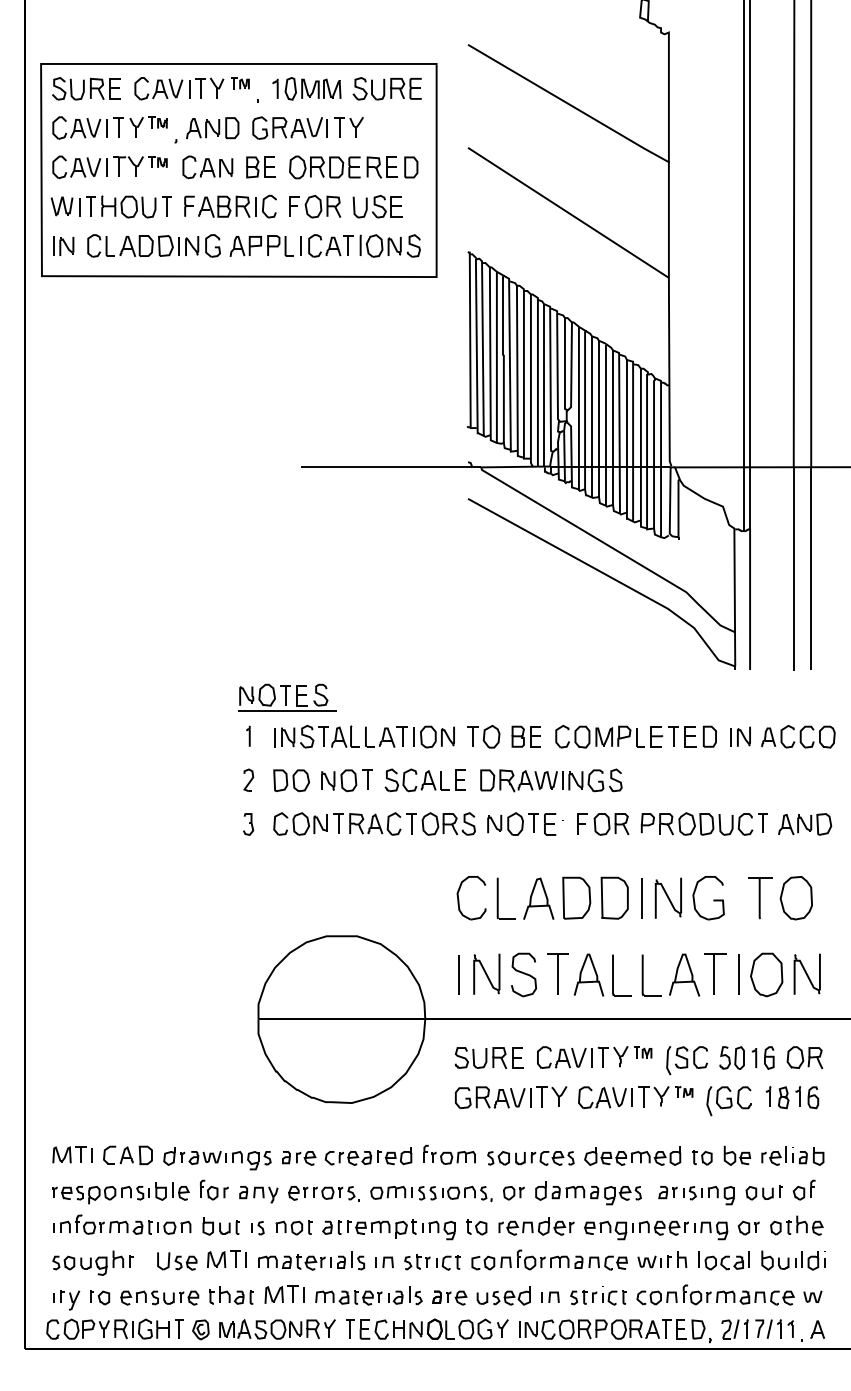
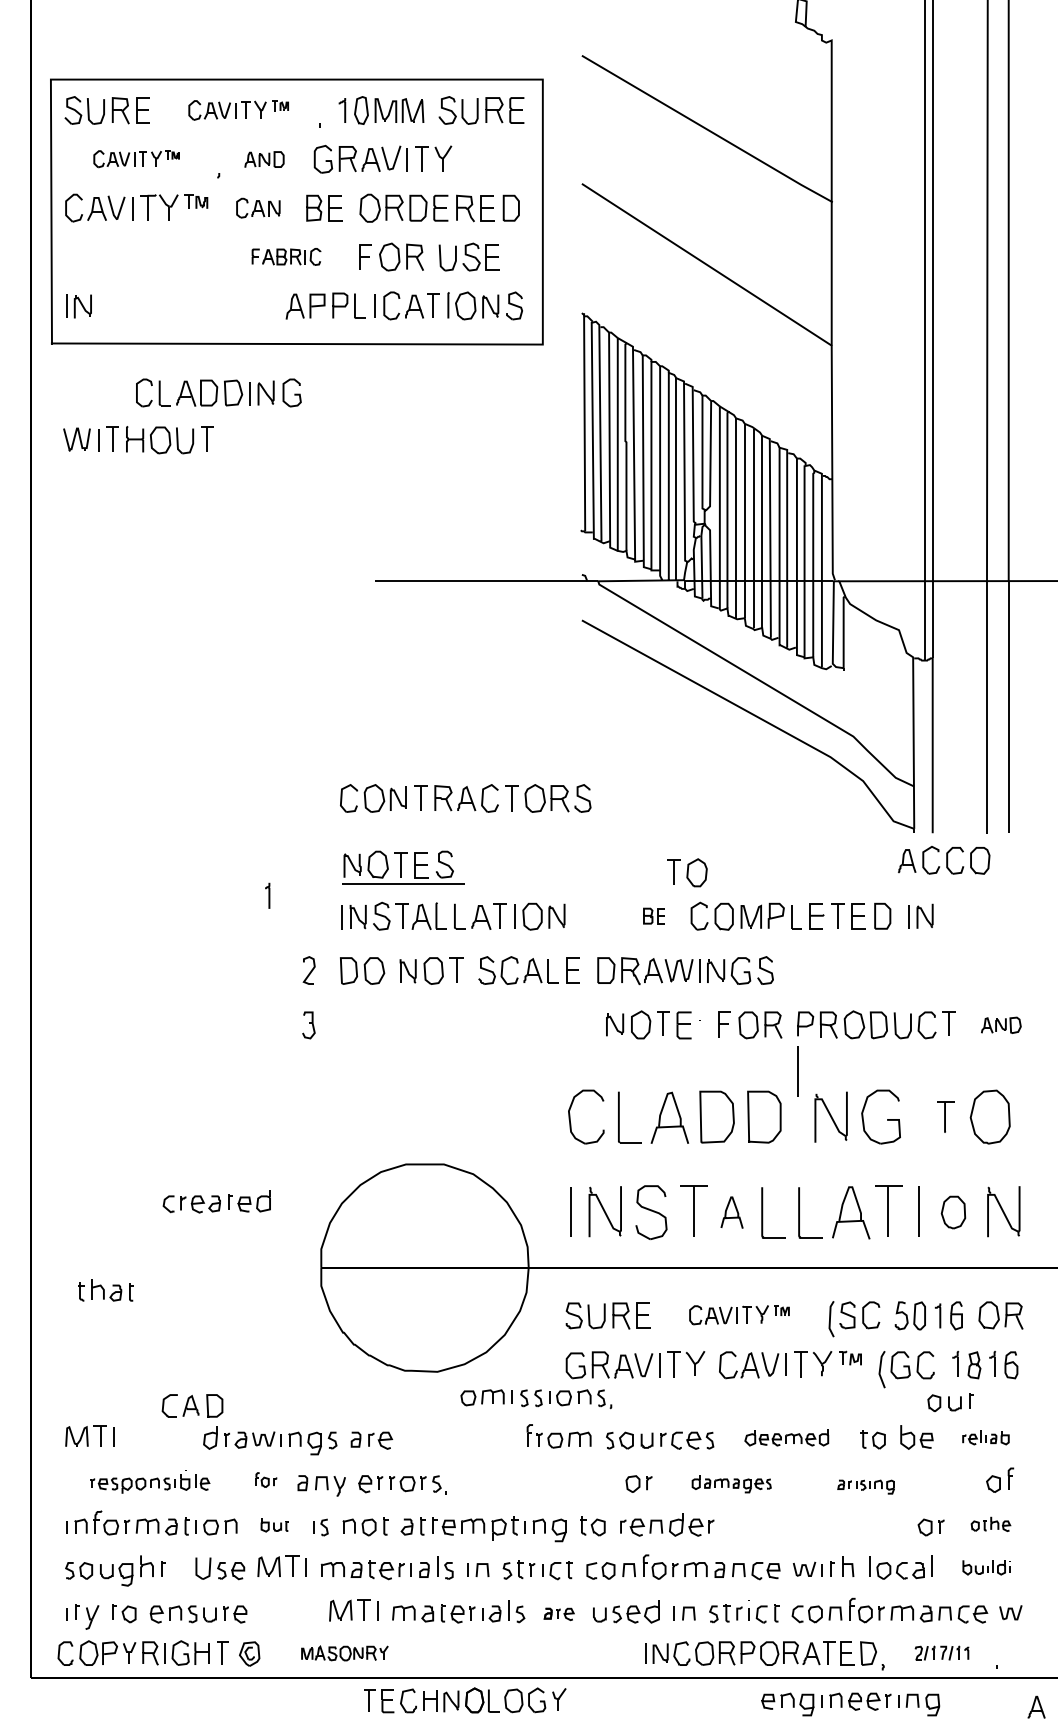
part: (191, 88) -> (237, 110), size x0.7
part: (109, 127) -> (135, 158), size x0.6
part: (212, 128) -> (264, 159), size x0.6
part: (207, 167) -> (257, 208), size x0.7
part: (110, 206) -> (137, 439), moved
part: (230, 206) -> (286, 256), size x0.6
part: (153, 245) -> (218, 392), moved
part: (287, 697) -> (403, 867), moved
line: (248, 735) -> (267, 894), moved
part: (483, 736) -> (686, 872), moved
part: (525, 736) -> (653, 915), size x0.6
part: (798, 736) -> (944, 860), moved
part: (374, 823) -> (465, 797), moved
part: (805, 824) -> (1001, 1025), size x0.6
line: (641, 898) -> (797, 1071), moved
part: (760, 898) -> (945, 1117), size x0.6
part: (588, 974) -> (731, 1211), size x0.6
part: (766, 974) -> (953, 1211), size x0.6
part: (594, 1057) -> (739, 1315), size x0.7
part: (127, 1155) -> (191, 1406), moved
part: (632, 1155) -> (786, 1437), size x0.7
part: (792, 1155) -> (985, 1437), size x0.6
part: (368, 1156) -> (216, 1202), moved
part: (214, 1189) -> (266, 1479), size x0.6
part: (763, 1192) -> (949, 1402), moved
part: (120, 1193) -> (149, 1484), size x0.7
part: (431, 1193) -> (536, 1398), moved
part: (588, 1193) -> (731, 1484), size x0.6
part: (696, 1195) -> (866, 1486), size x0.6
part: (796, 1225) -> (990, 1524), size x0.6
part: (220, 1226) -> (274, 1525), size x0.6
part: (656, 1230) -> (851, 1704), moved
part: (793, 1260) -> (986, 1567), size x0.6
part: (231, 1295) -> (106, 1290), moved
part: (449, 1297) -> (558, 1613), size x0.7
part: (427, 1328) -> (465, 1699), moved
part: (277, 1329) -> (344, 1653), size x0.6
part: (757, 1329) -> (941, 1653), size x0.6
part: (817, 1329) -> (1036, 1706), moved

